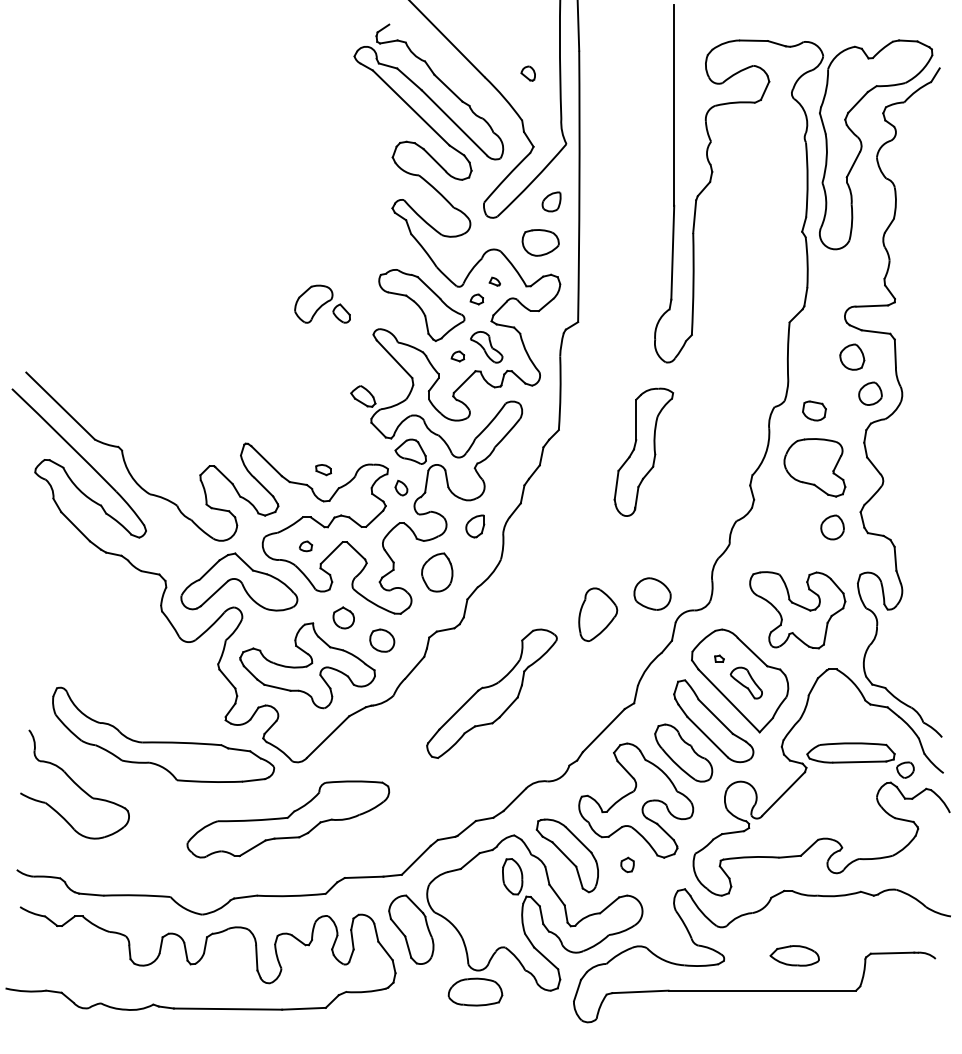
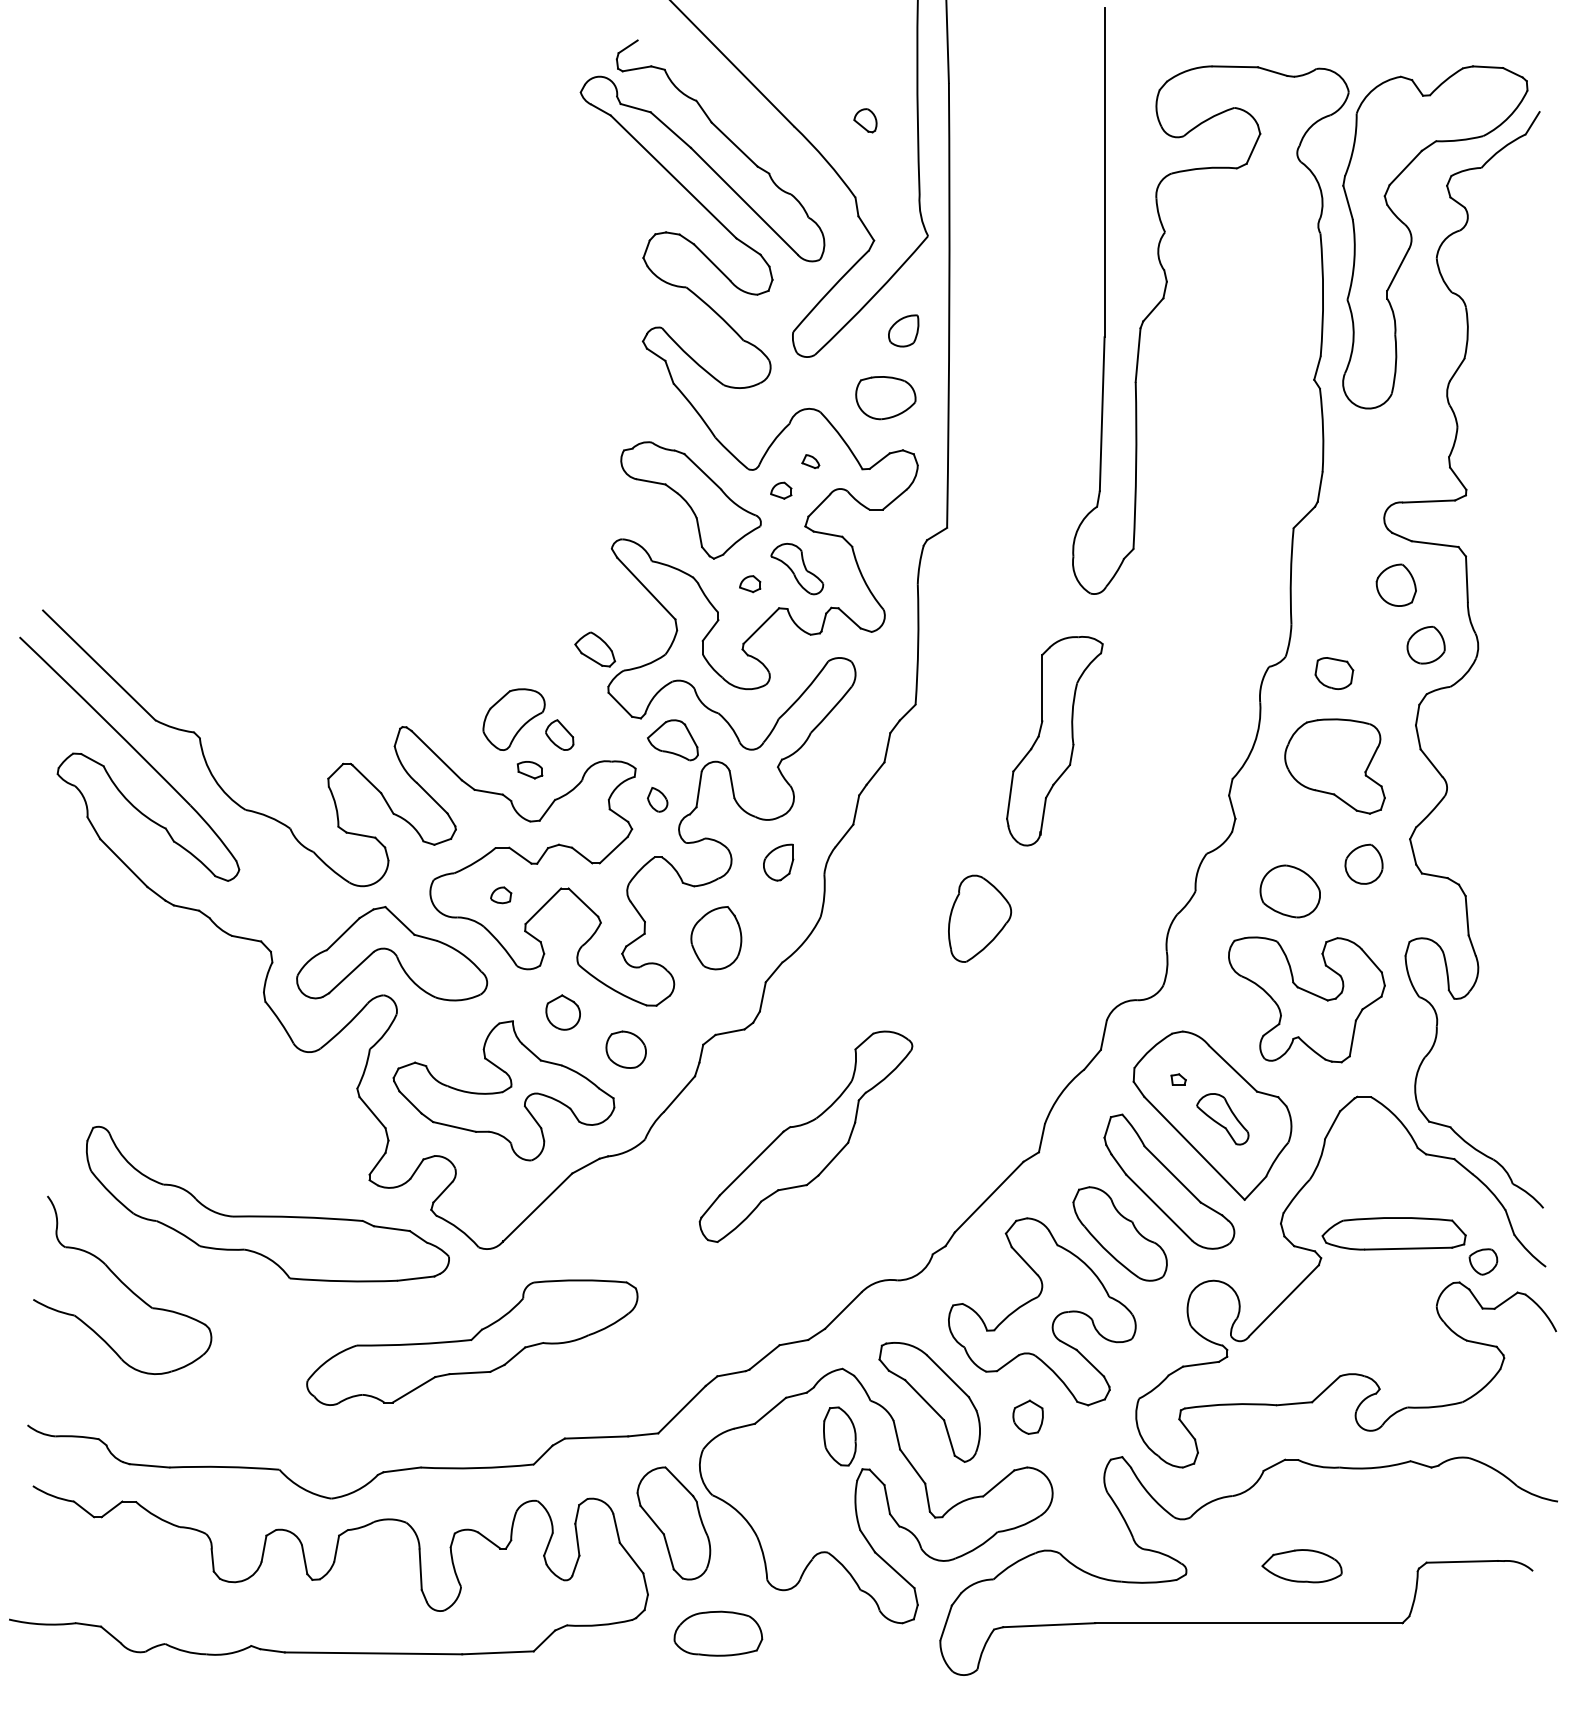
part: (322, 303) -> (528, 718), moved
part: (652, 593) -> (1290, 890), moved
part: (598, 614) -> (980, 918), moved
part: (627, 864) -> (1028, 1416), size x1.43
part: (475, 991) -> (718, 1632), moved

